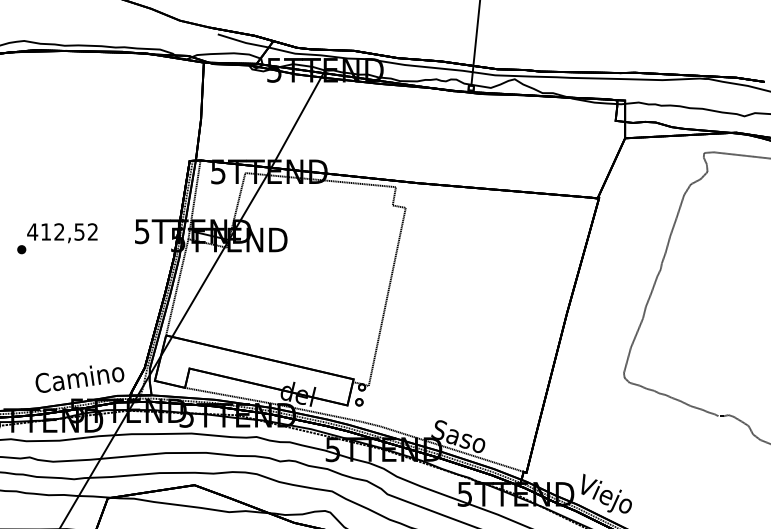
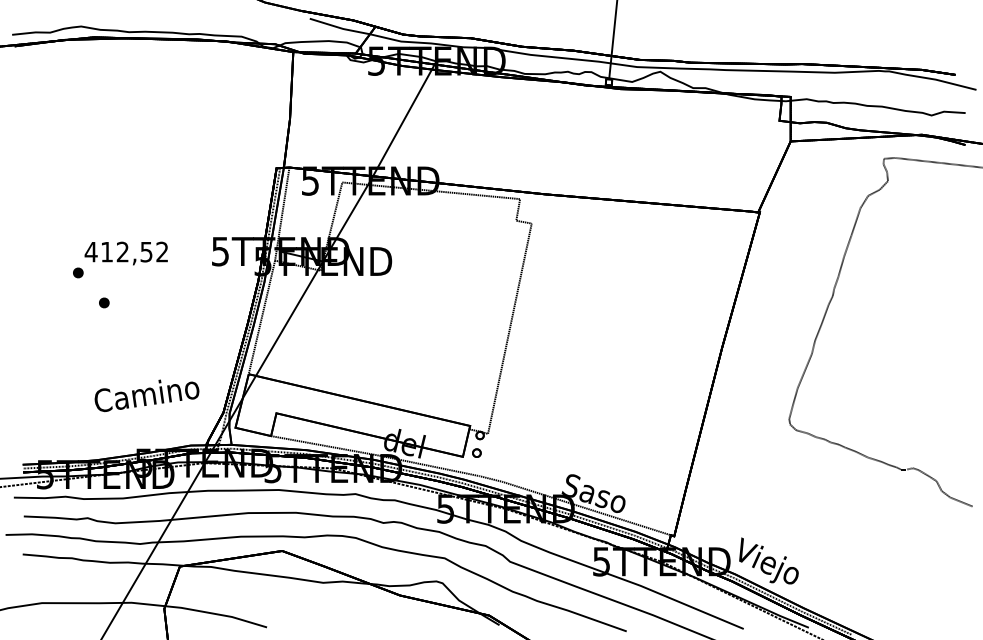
part: (43, 274) -> (104, 302), added
text: (79, 378) -> (146, 395), moved

